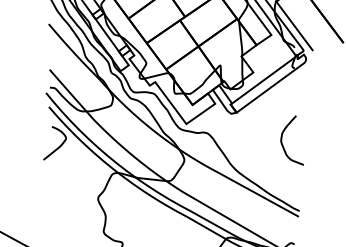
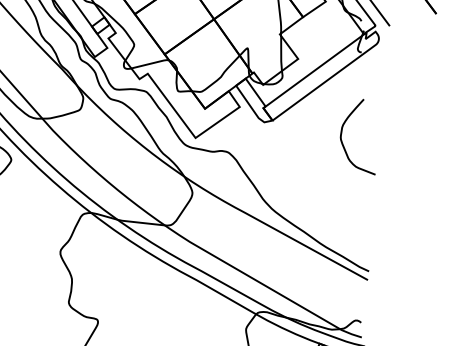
curve: (283, 144) -> (344, 143), moved

